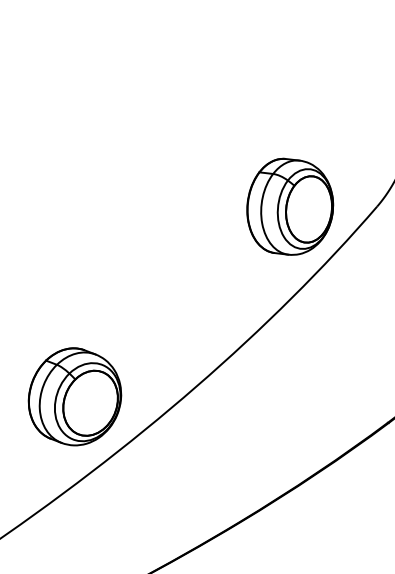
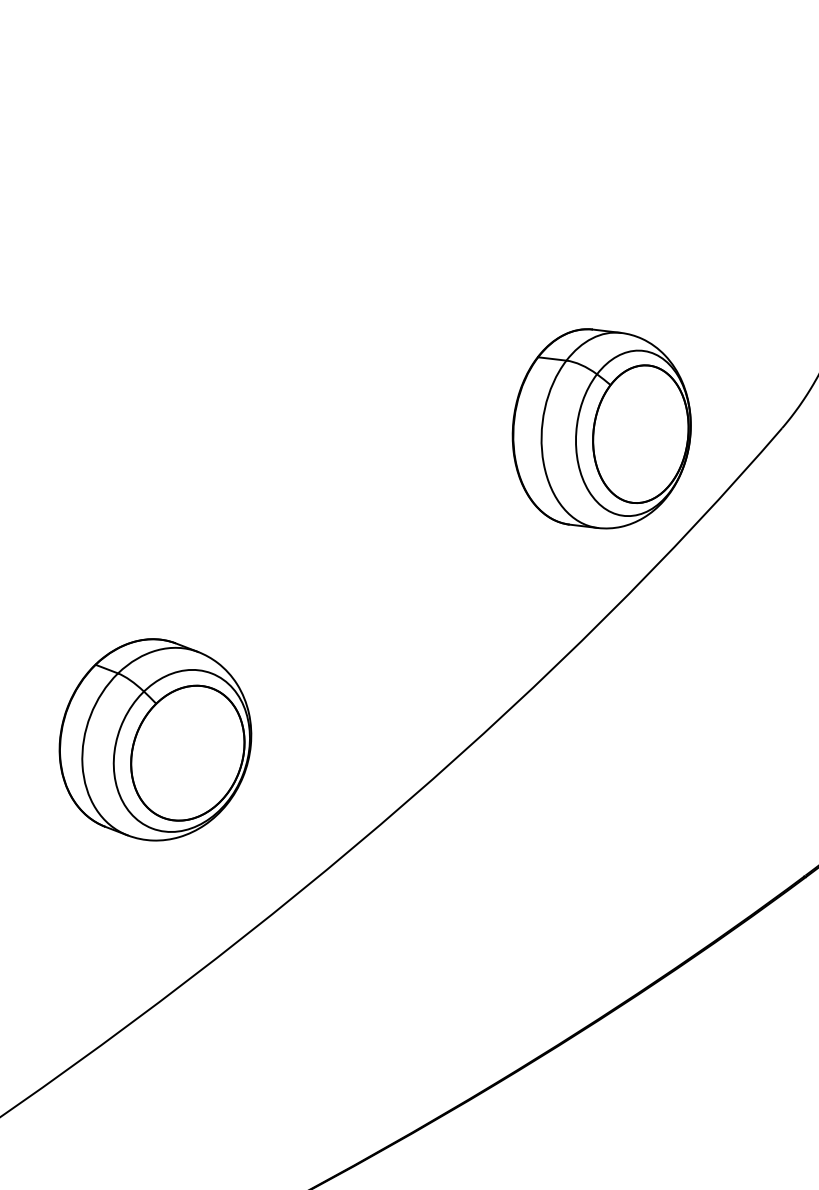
part: (74, 396) -> (154, 739), moved

